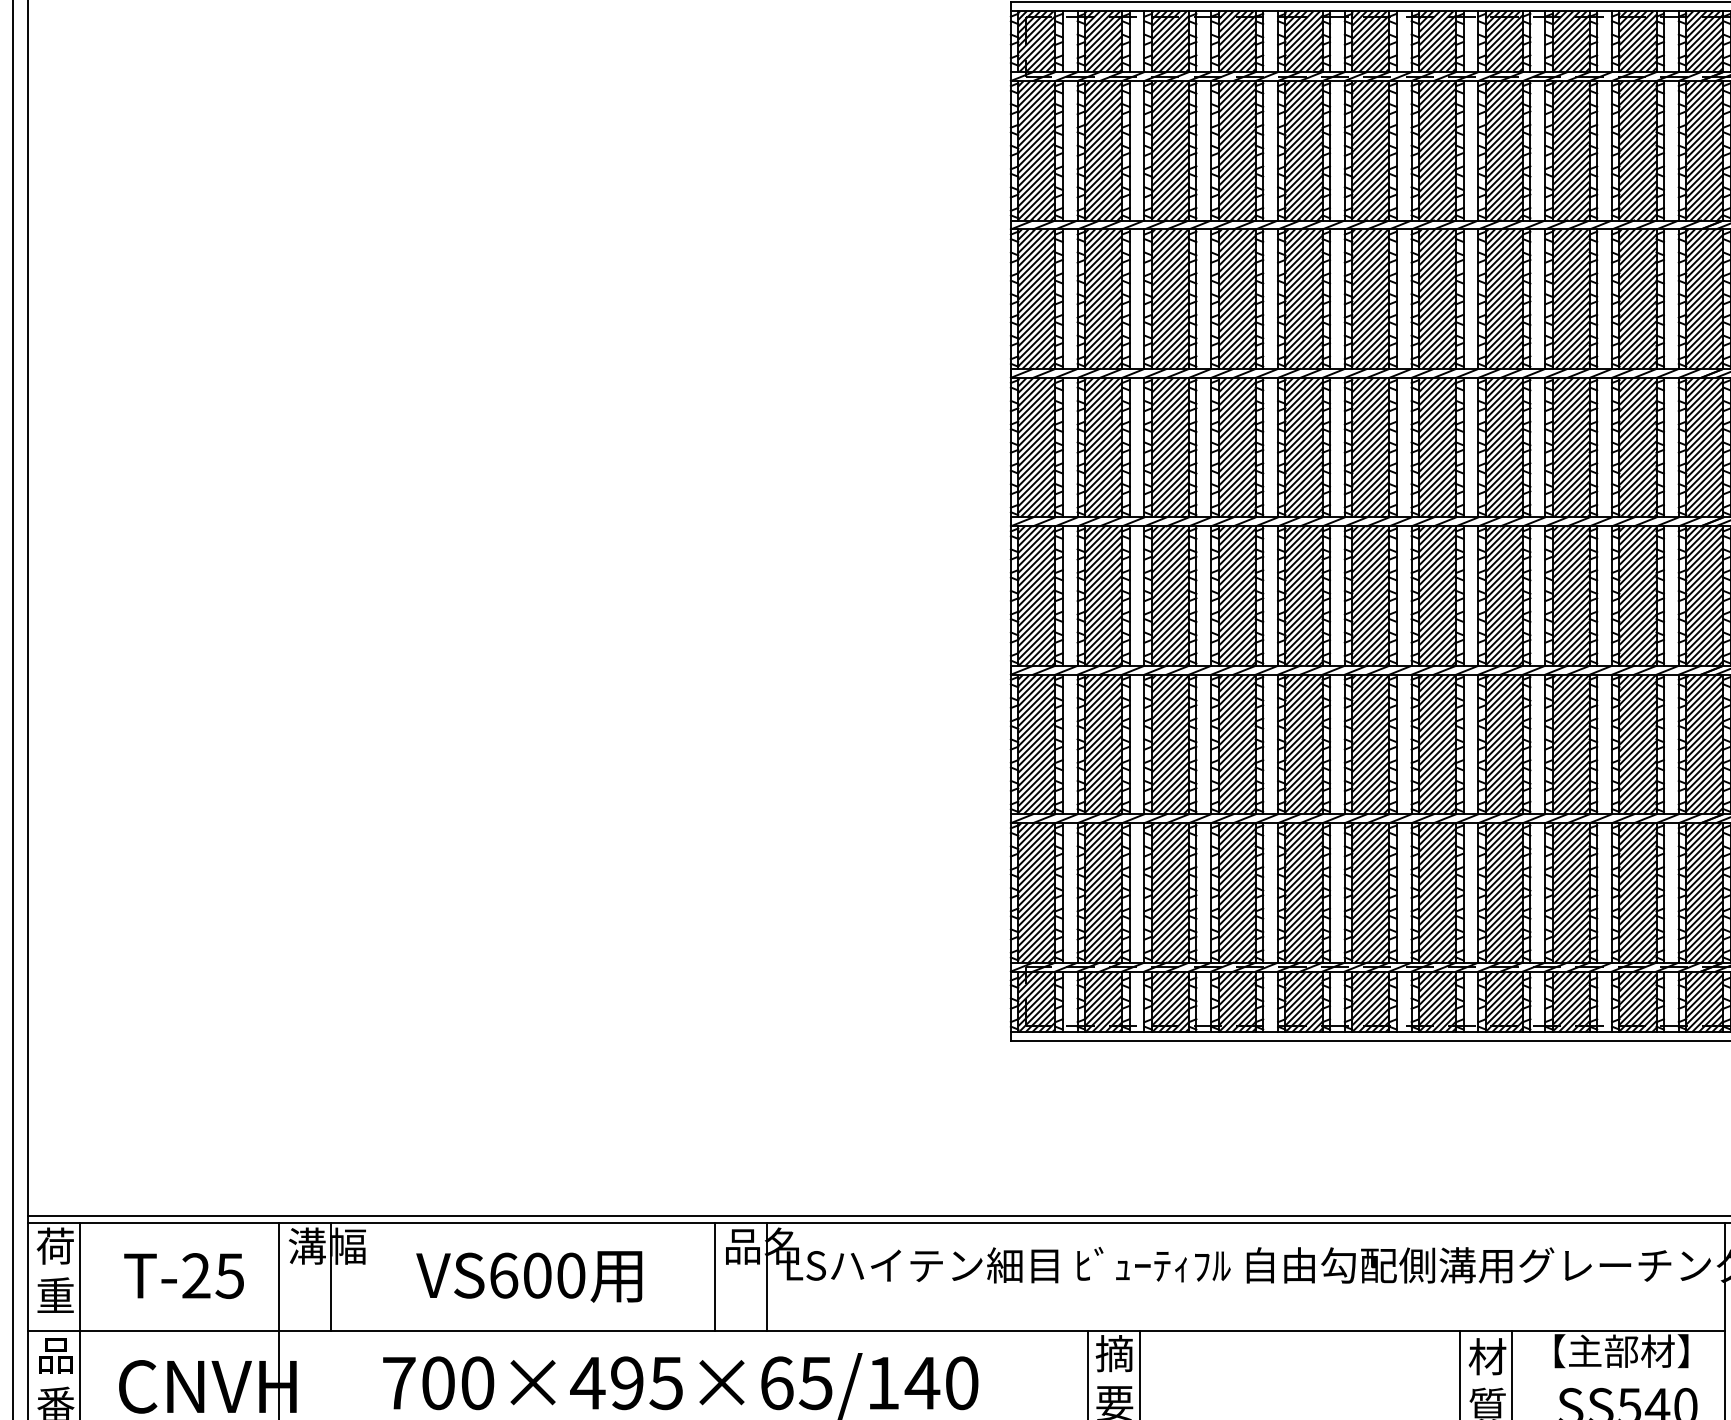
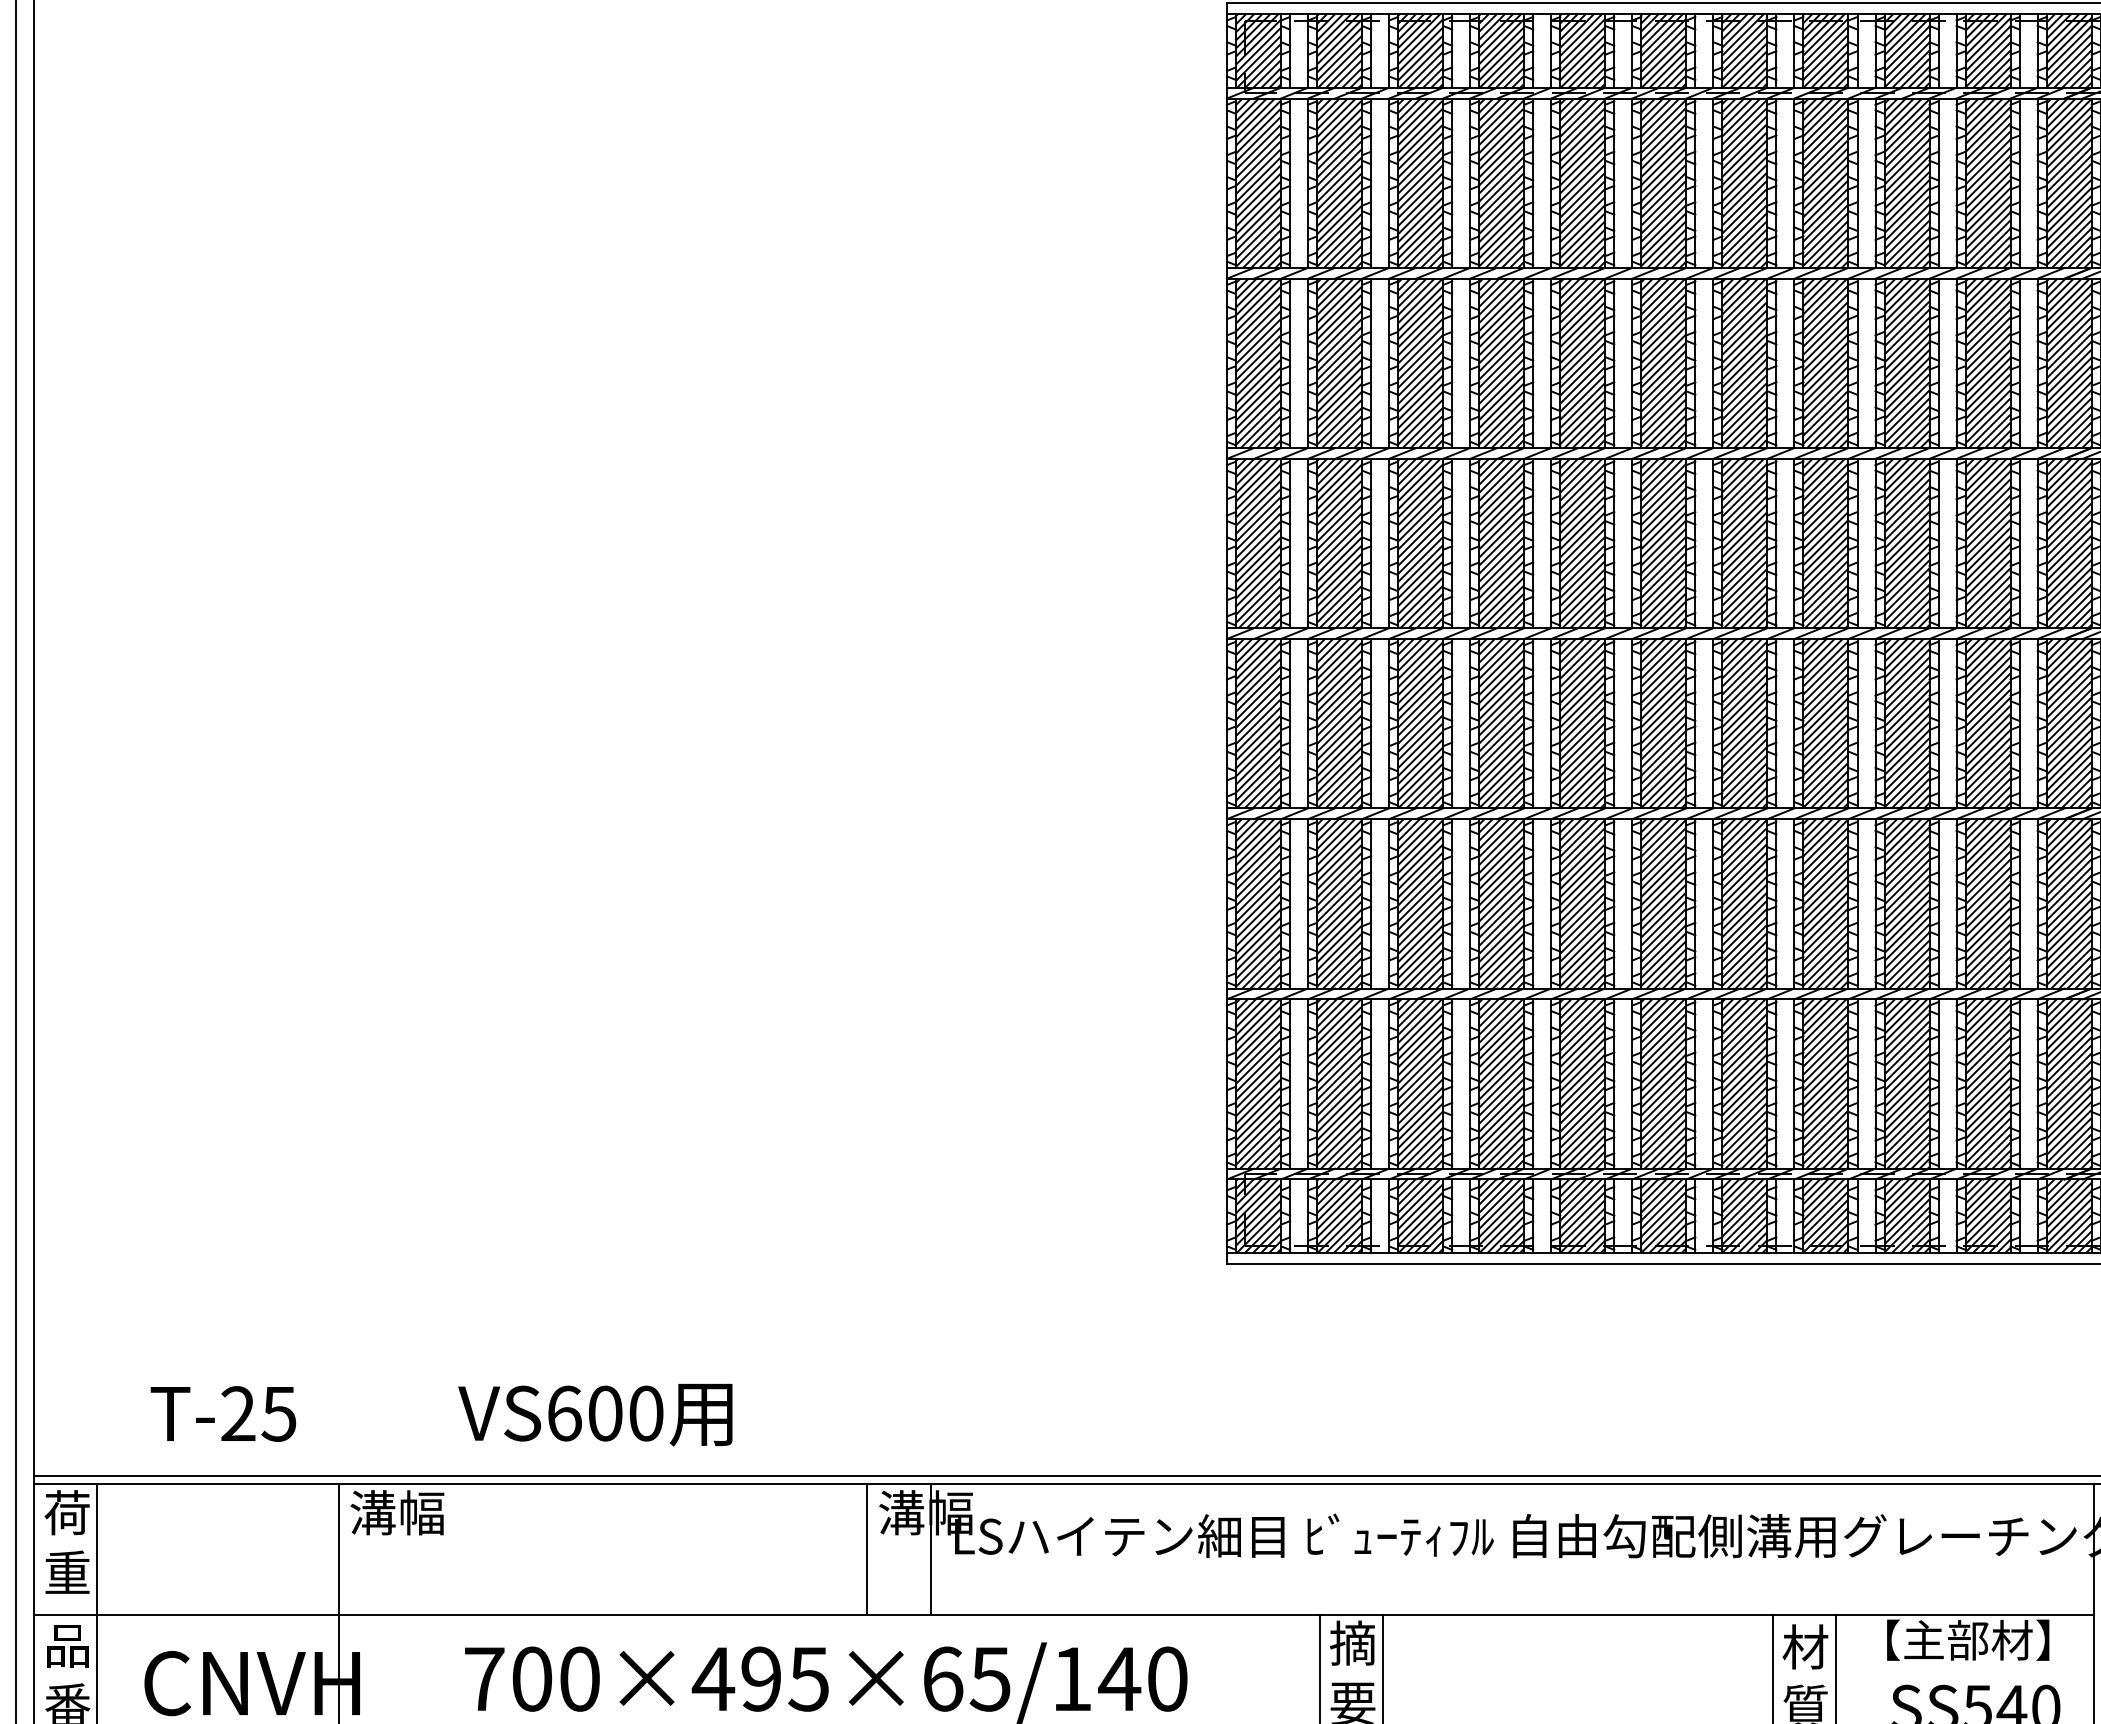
text: (762, 1245) -> (925, 1512), 品名 -> 溝幅
text: (184, 1275) -> (223, 1413), moved
line: (330, 1276) -> (401, 1549), removed
text: (529, 1277) -> (595, 1415), moved

